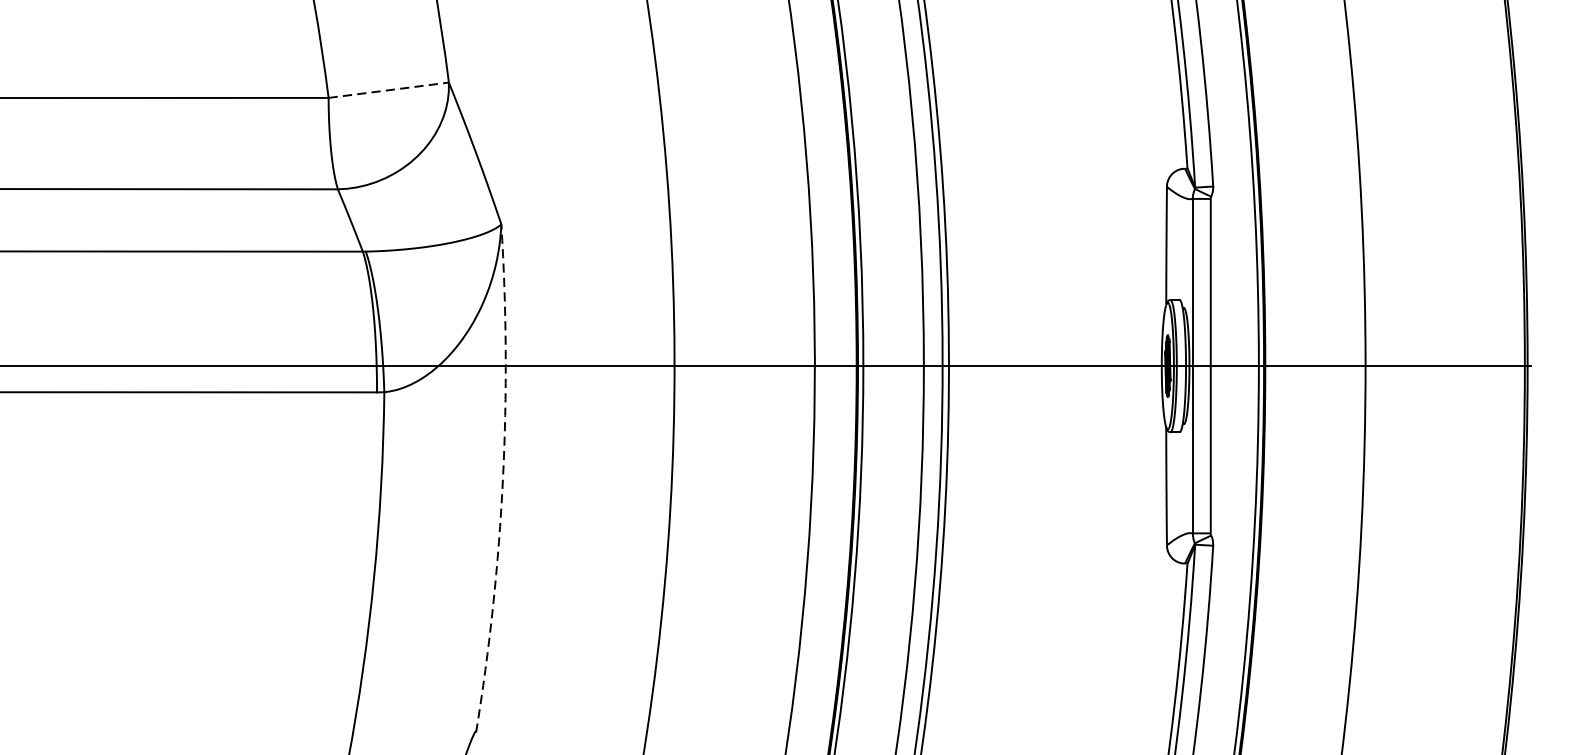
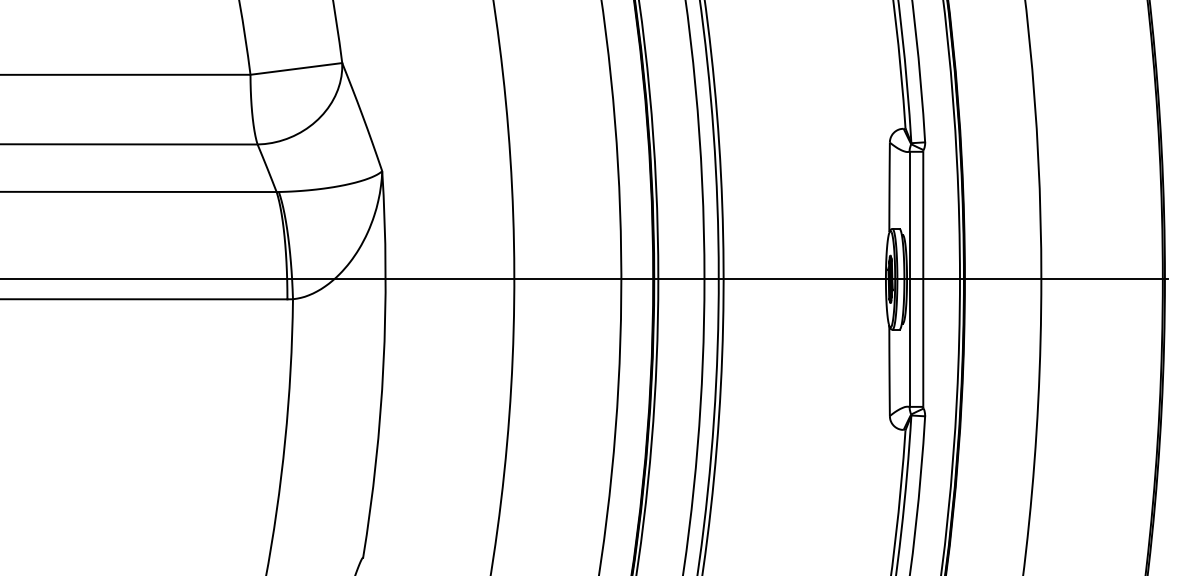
line: (388, 89) -> (296, 68), dashed -> solid
arc: (503, 479) -> (383, 365), dashed -> solid

